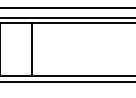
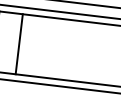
line: (31, 49) -> (19, 44), moved

